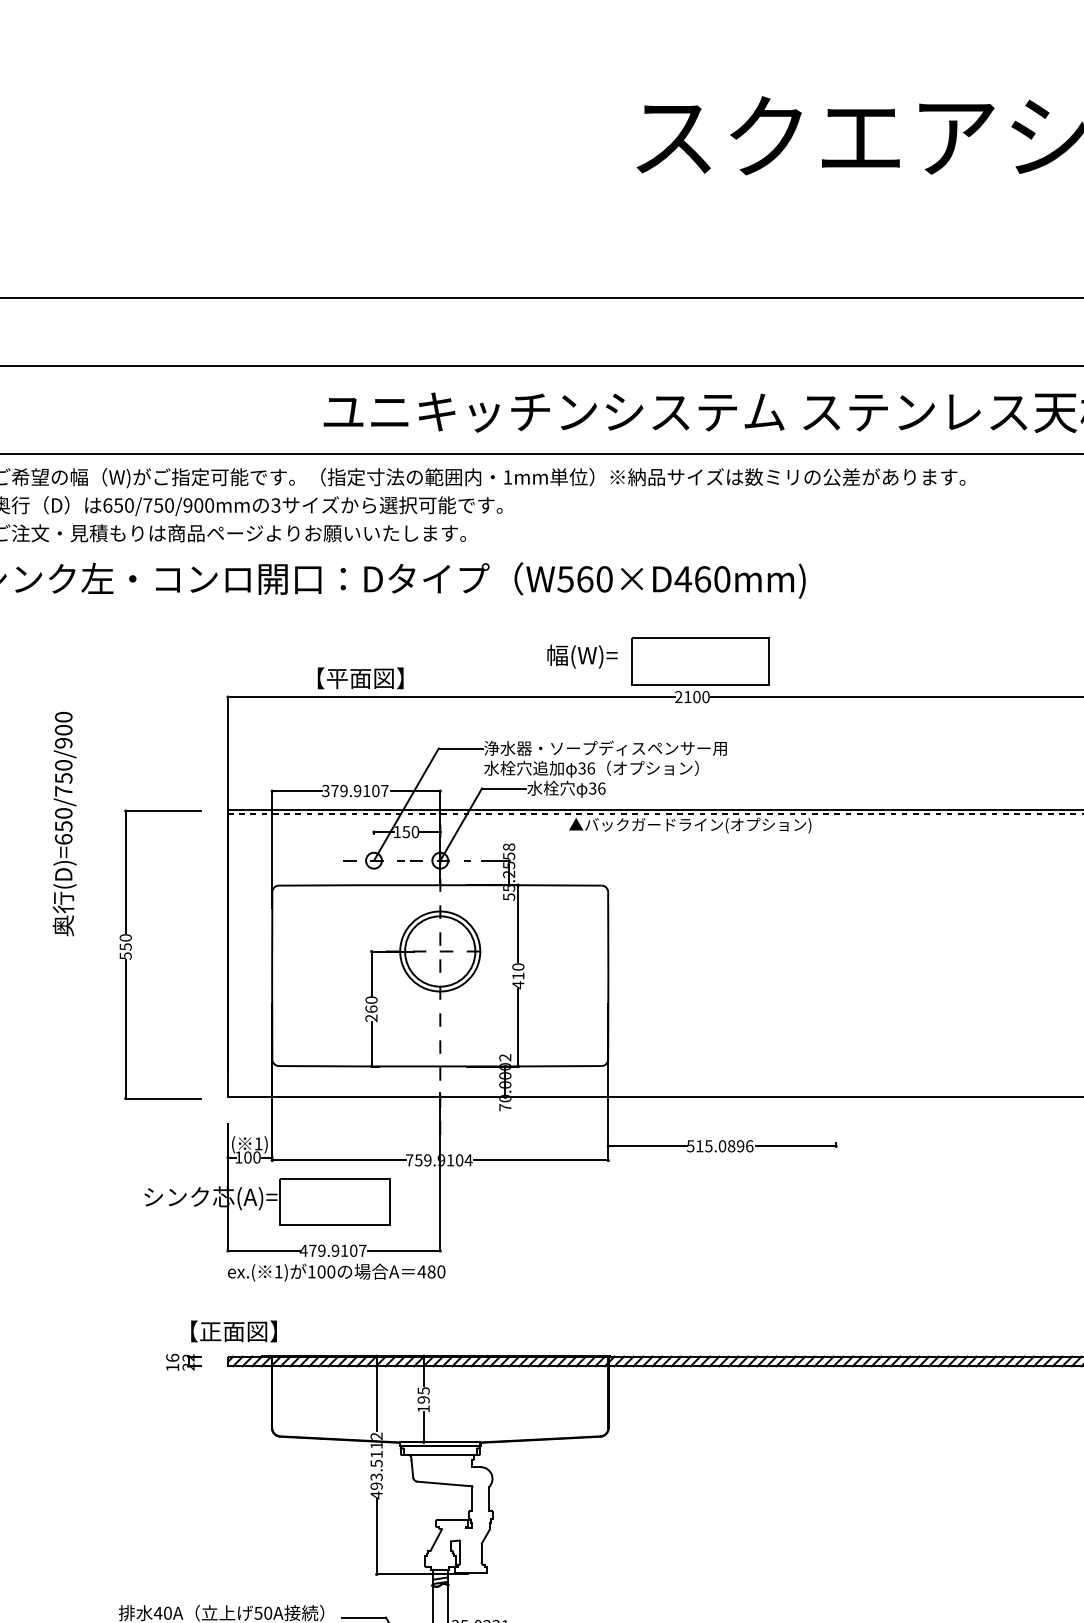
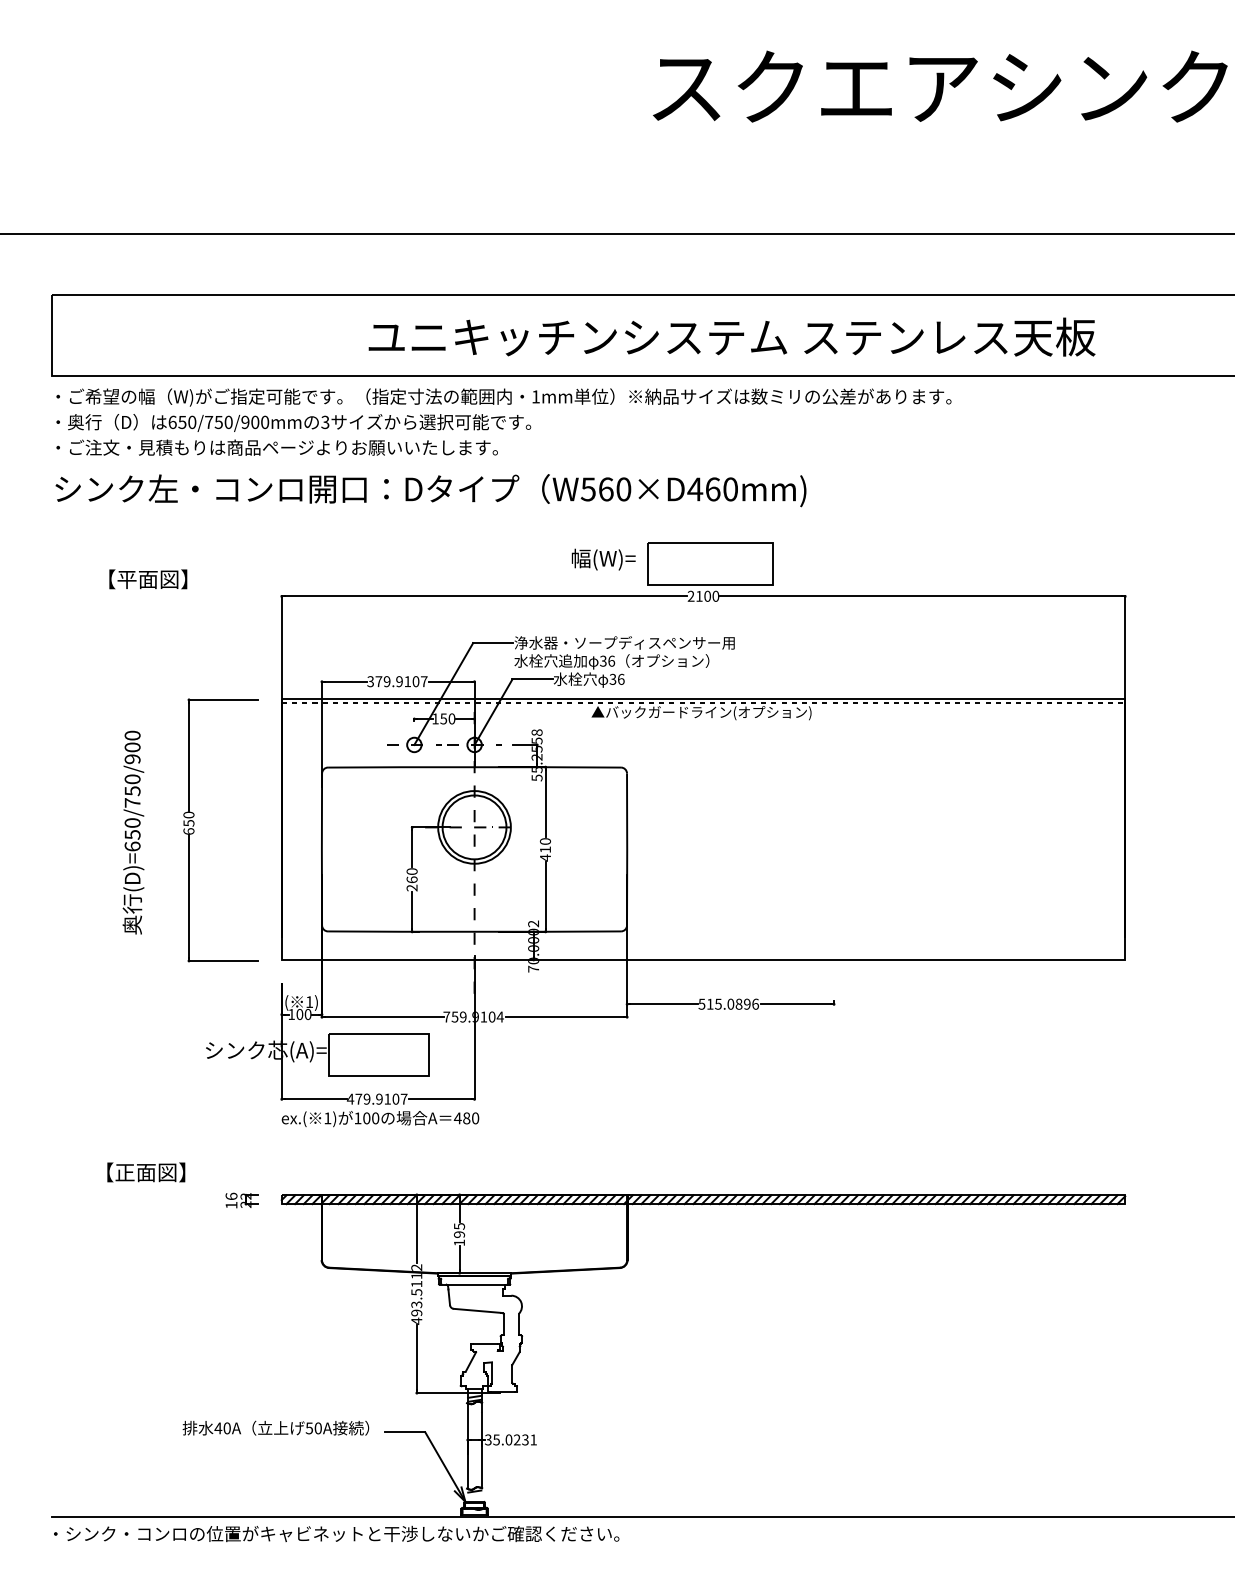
text: (360, 678) -> (148, 579), moved
text: (64, 823) -> (133, 832), moved
text: (125, 956) -> (188, 831), 550 -> 650
text: (234, 1331) -> (146, 1172), moved

